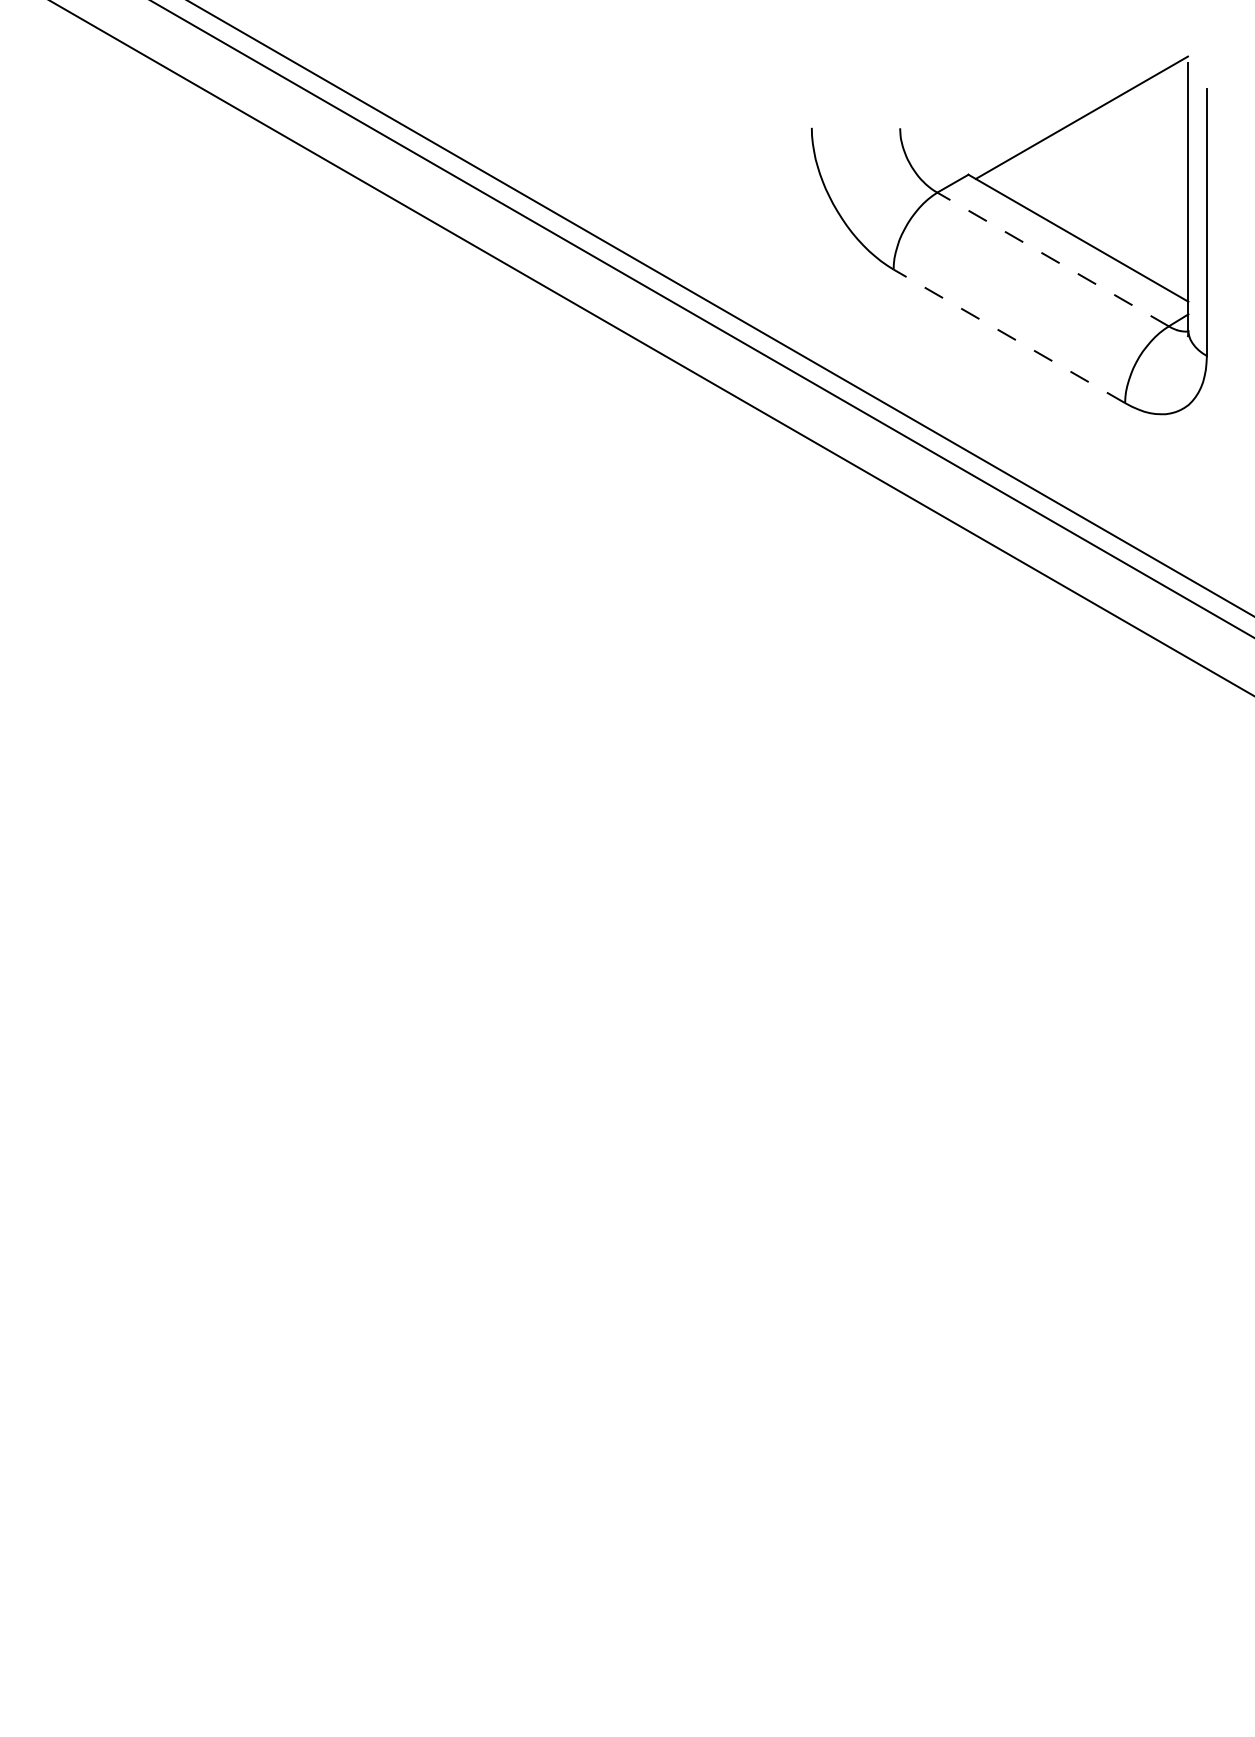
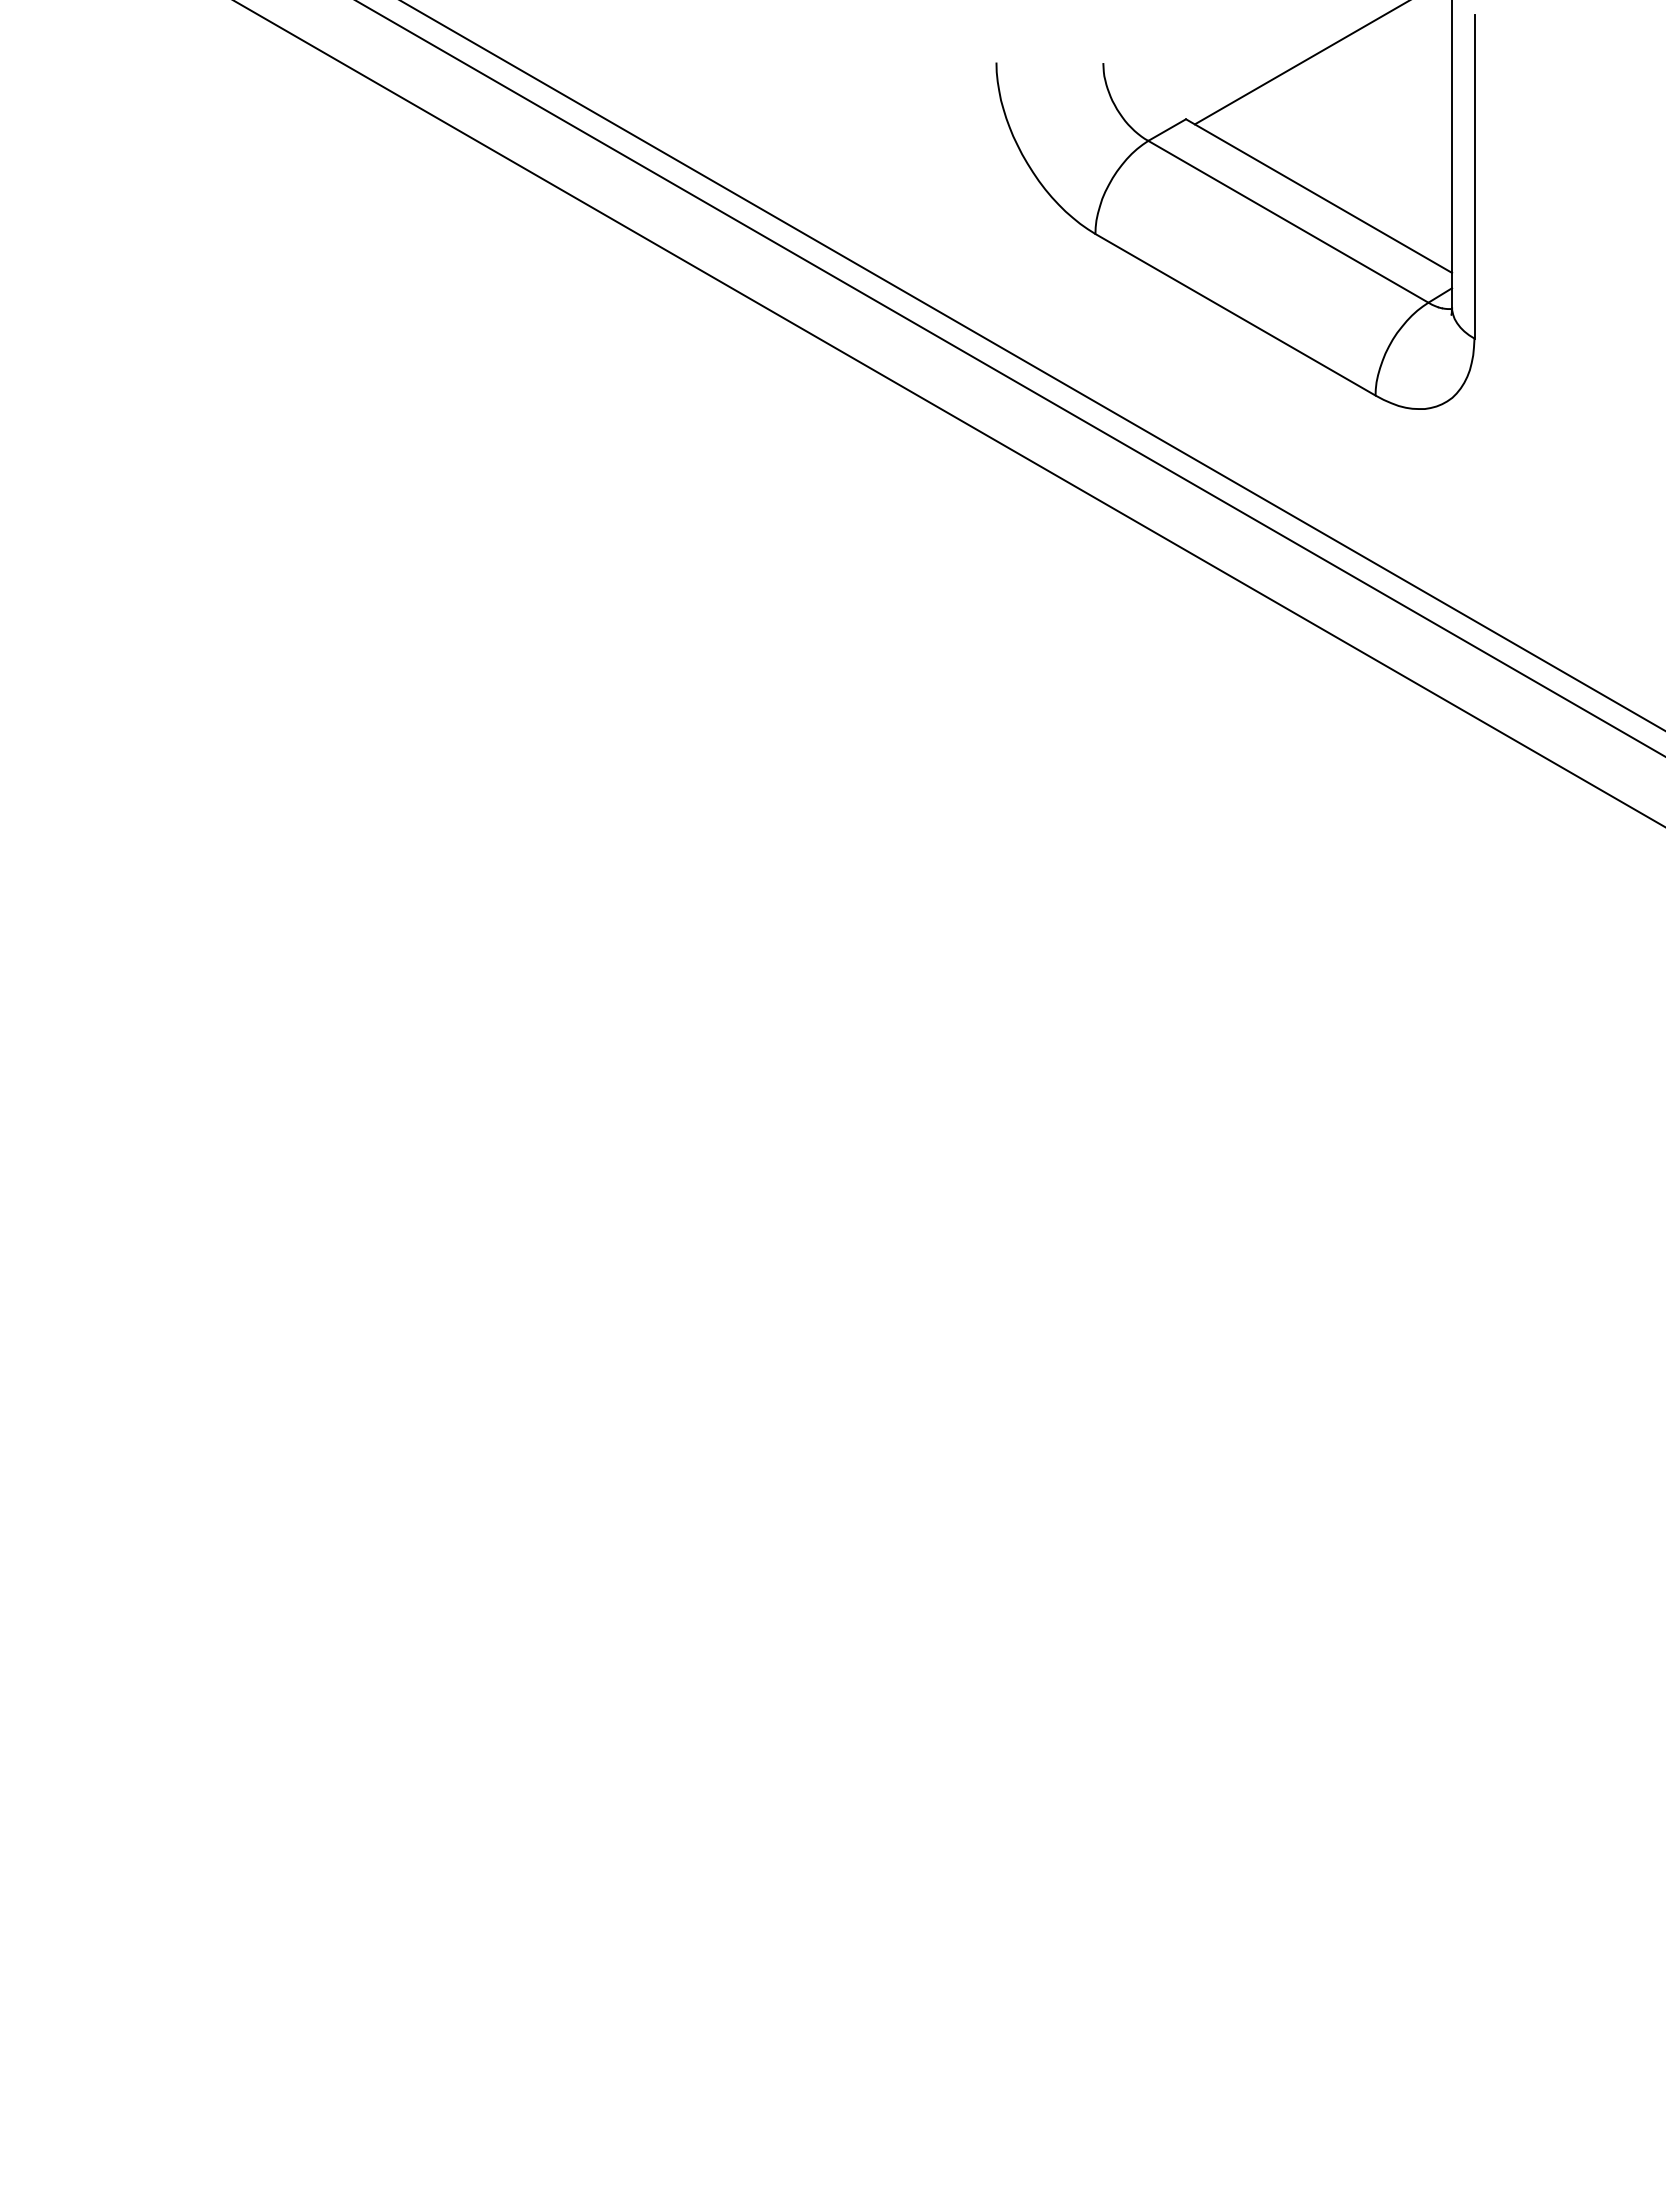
line: (1053, 259) -> (1288, 221), dashed -> solid
line: (1009, 336) -> (1235, 314), dashed -> solid

